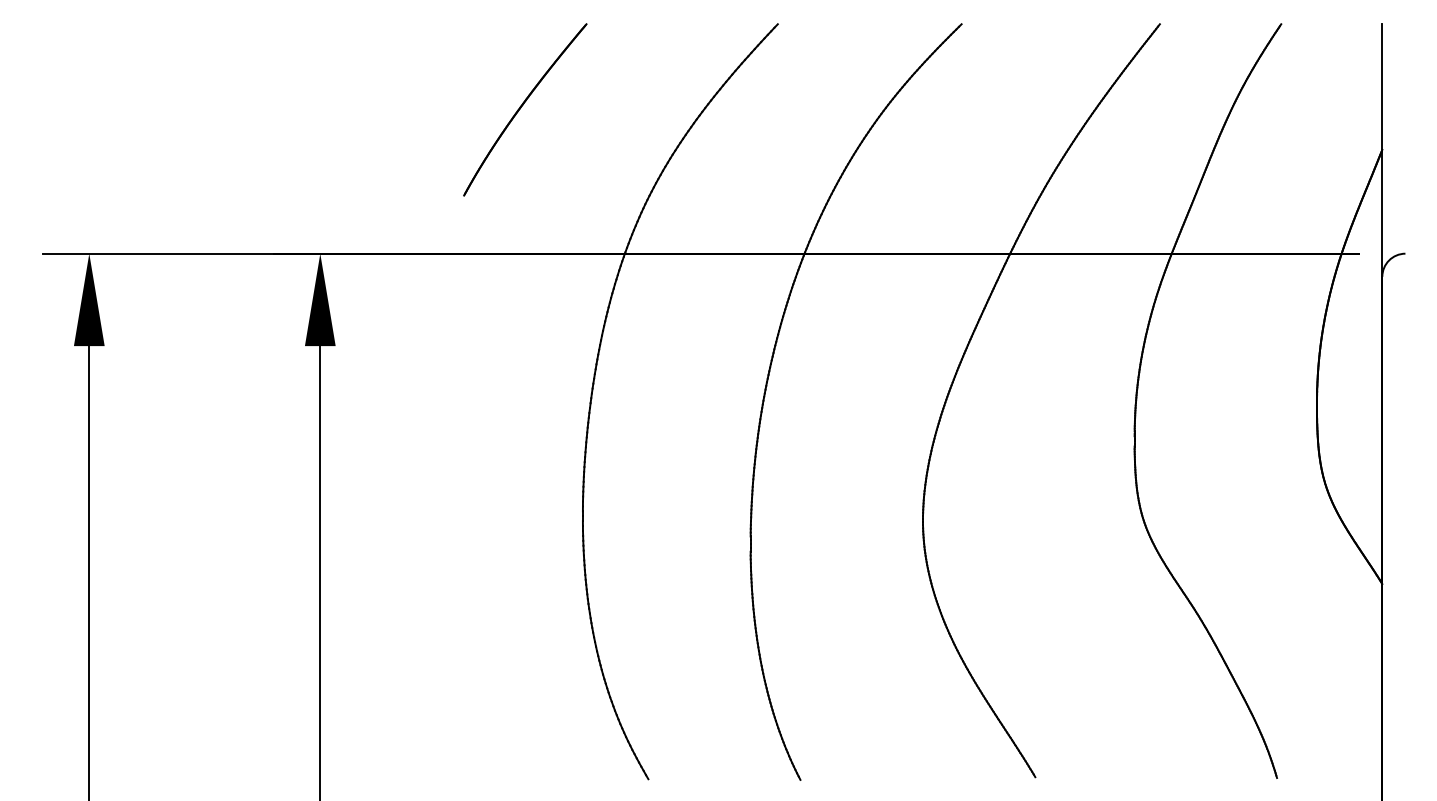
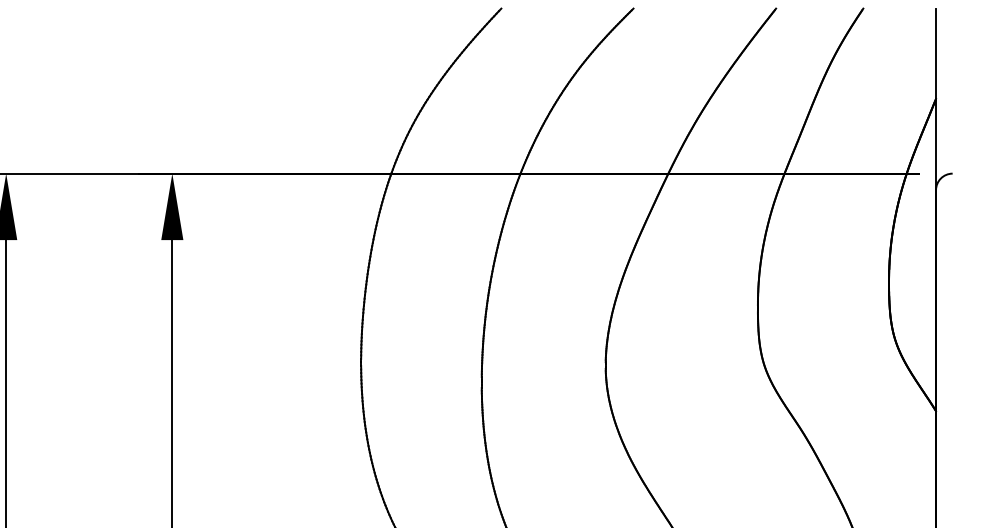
part: (525, 109) -> (319, 69), removed

